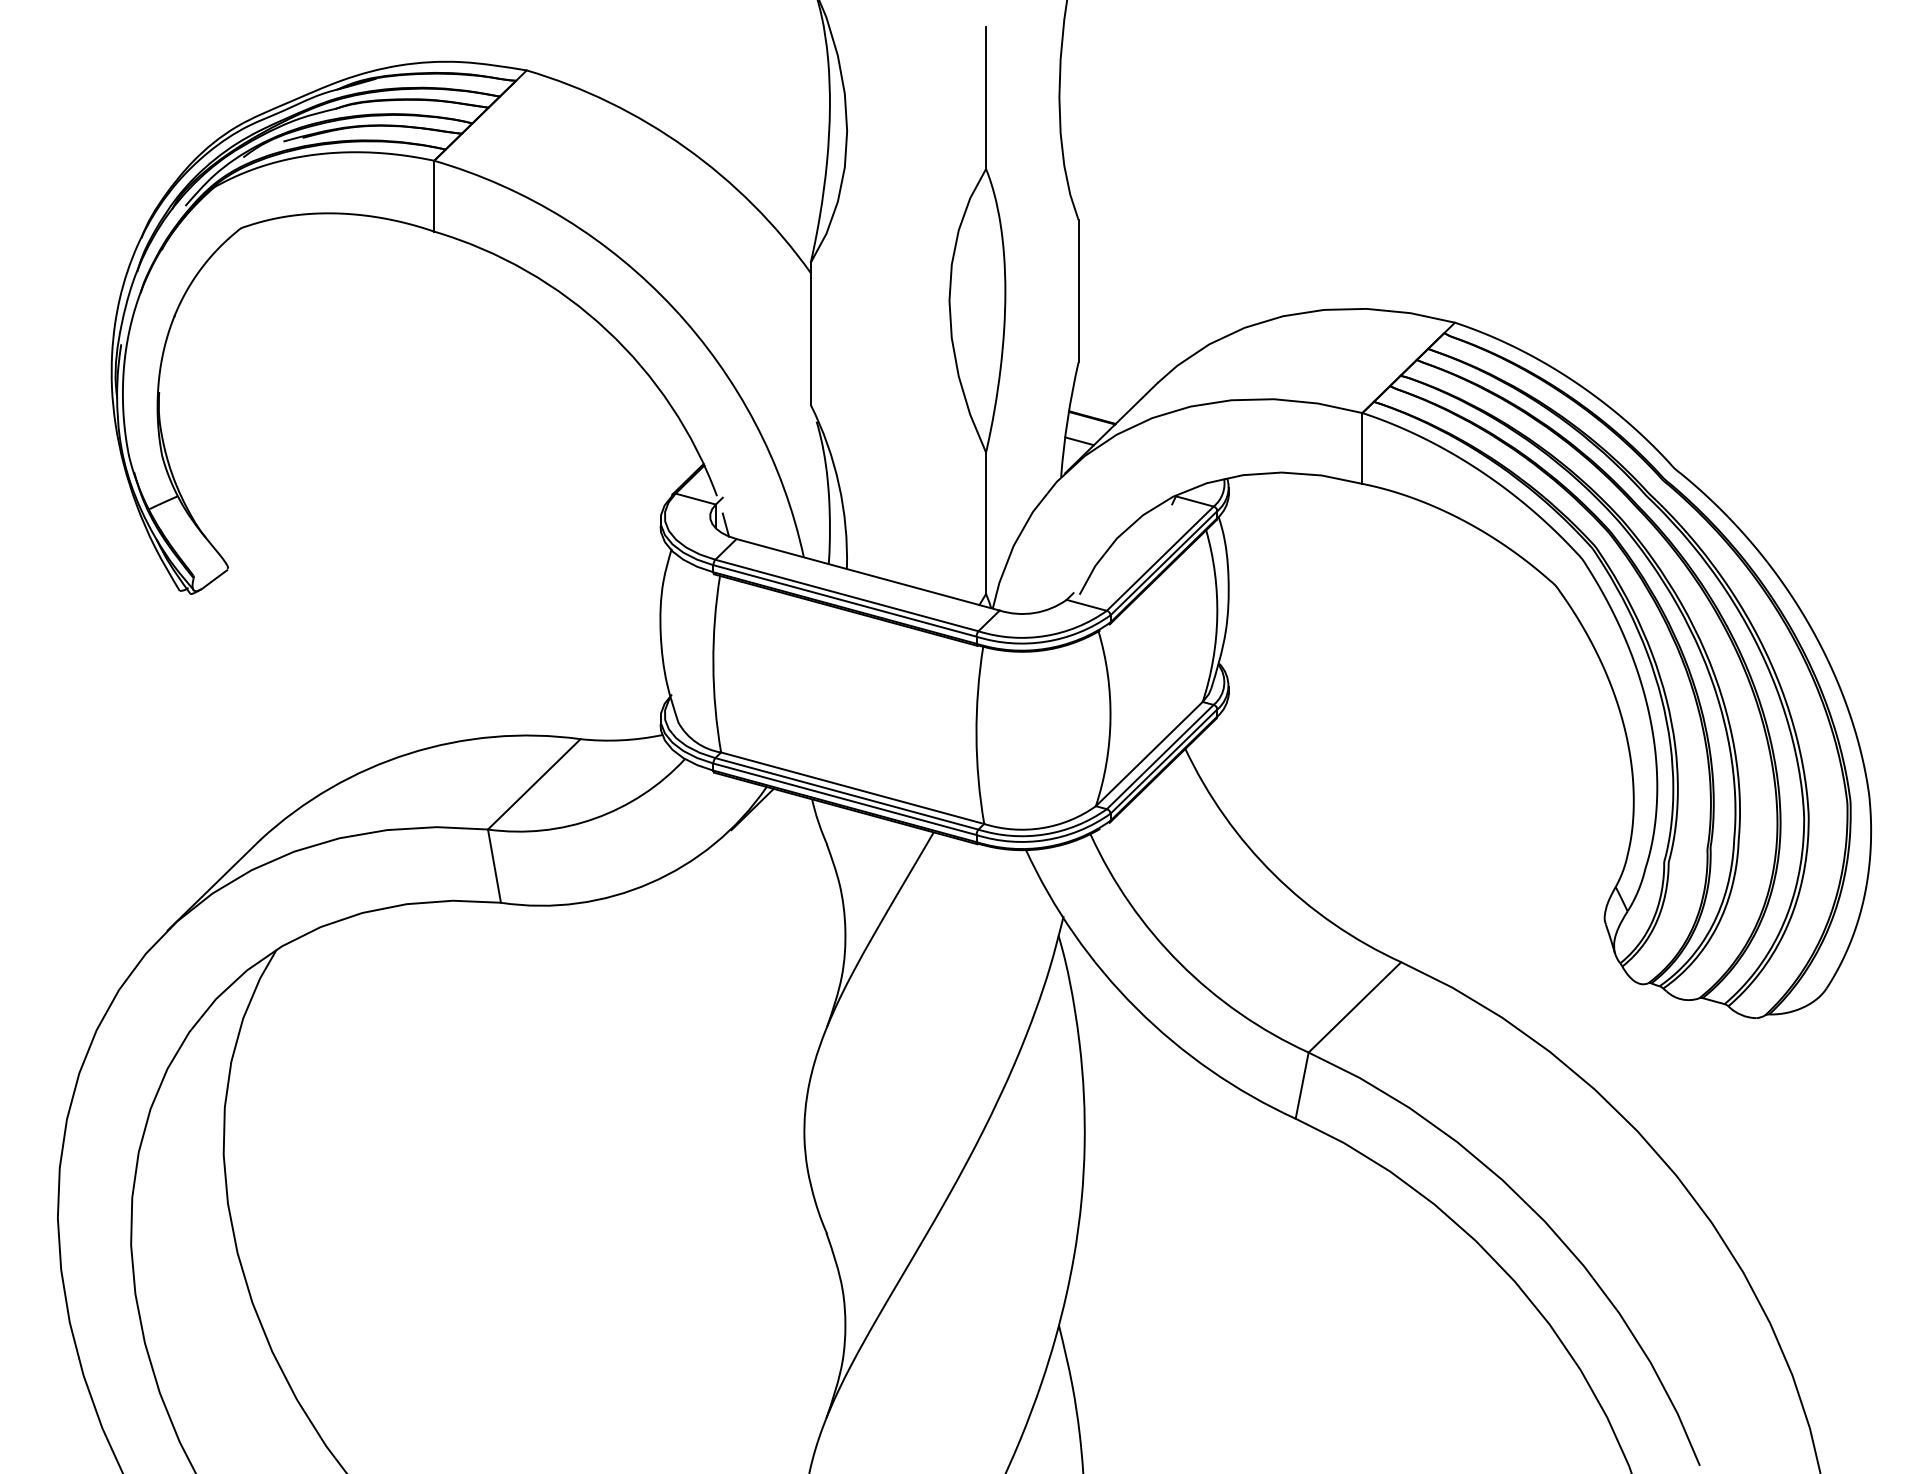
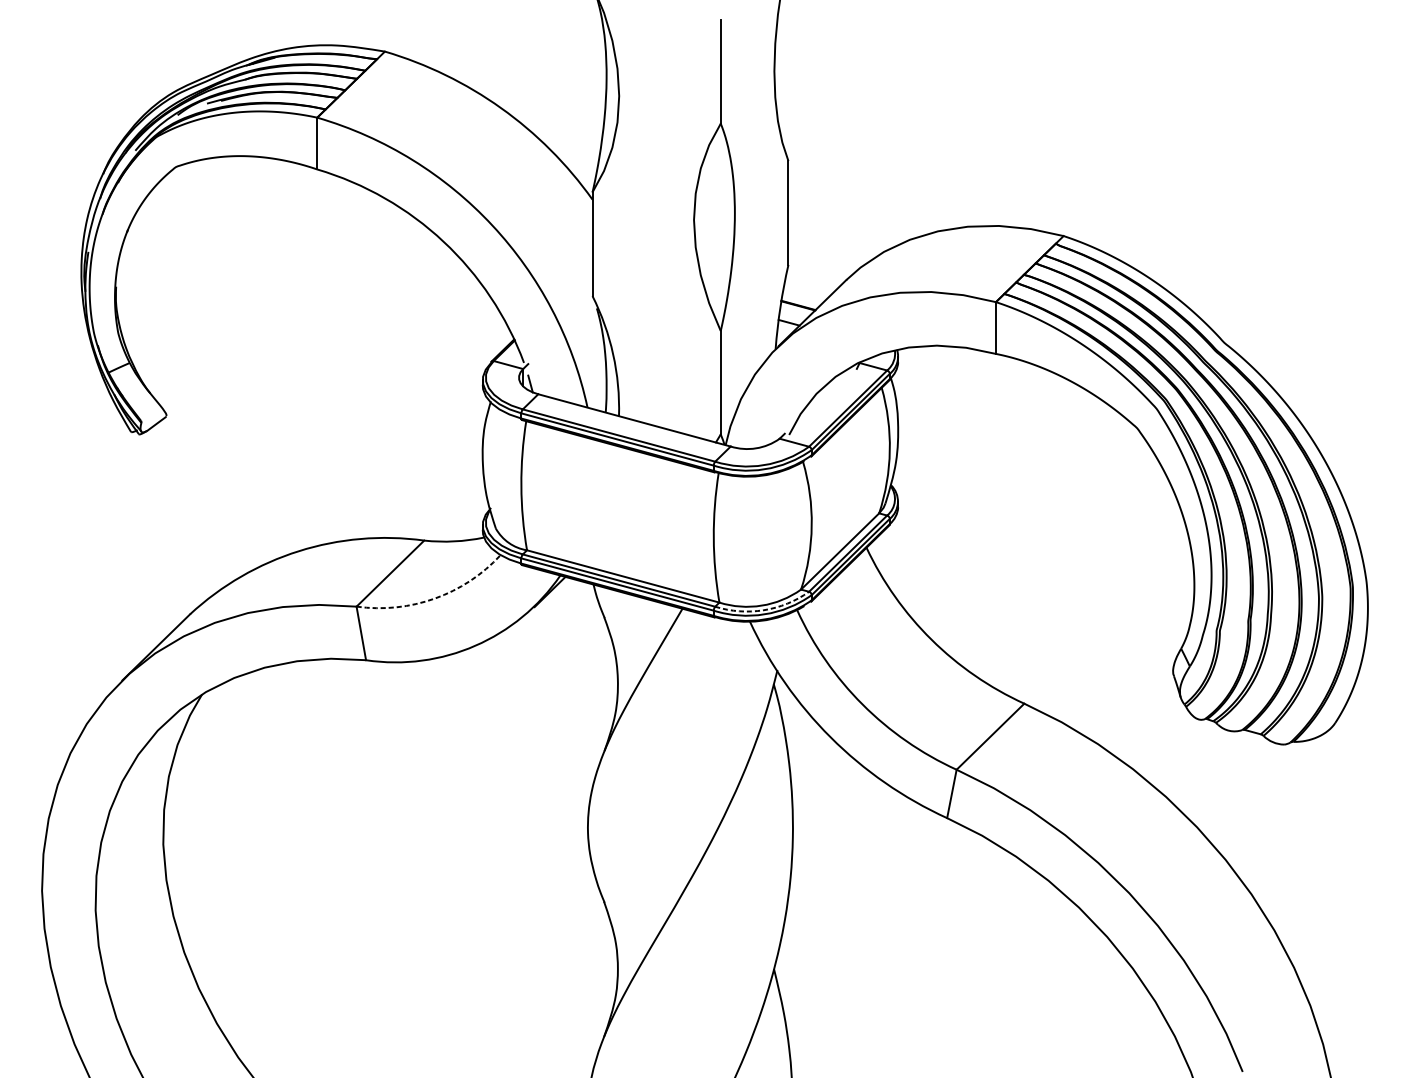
arc: (595, 818) -> (435, 598), solid -> dashed
arc: (1045, 834) -> (764, 610), solid -> dashed

